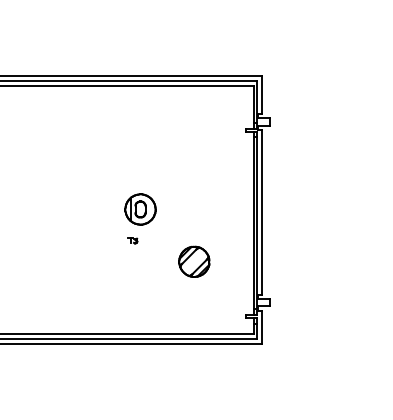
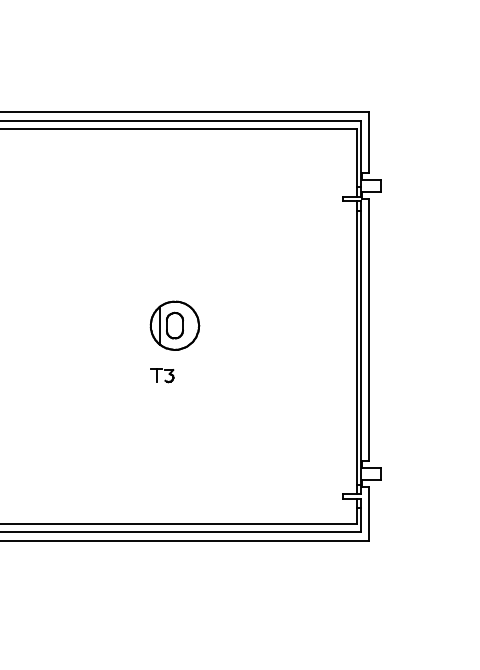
part: (132, 240) -> (162, 375), size x1.6
part: (194, 261) -> (261, 408), removed

